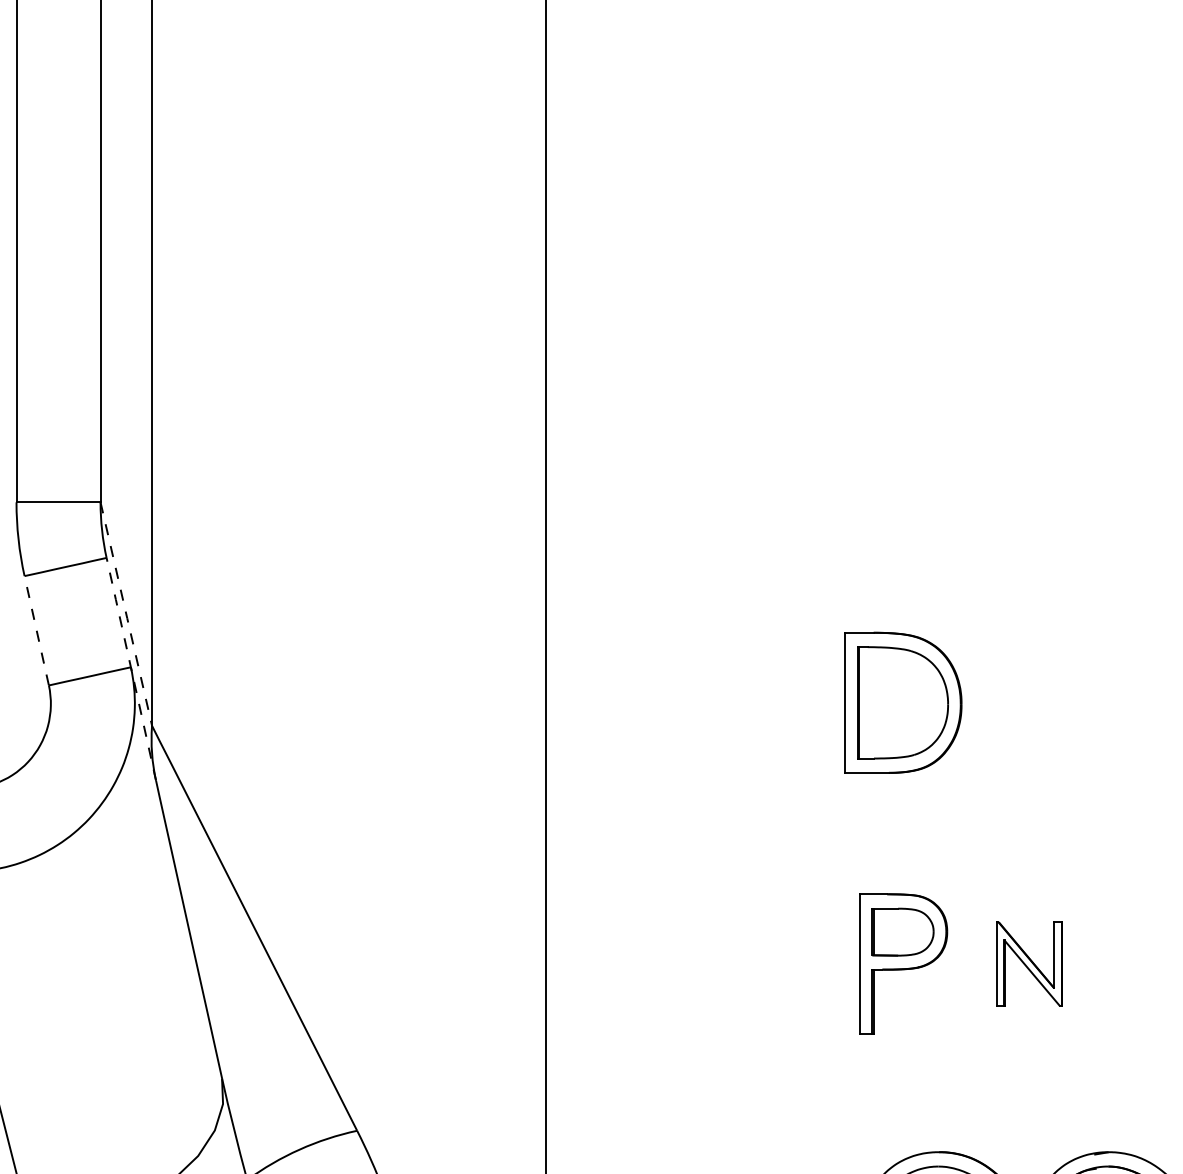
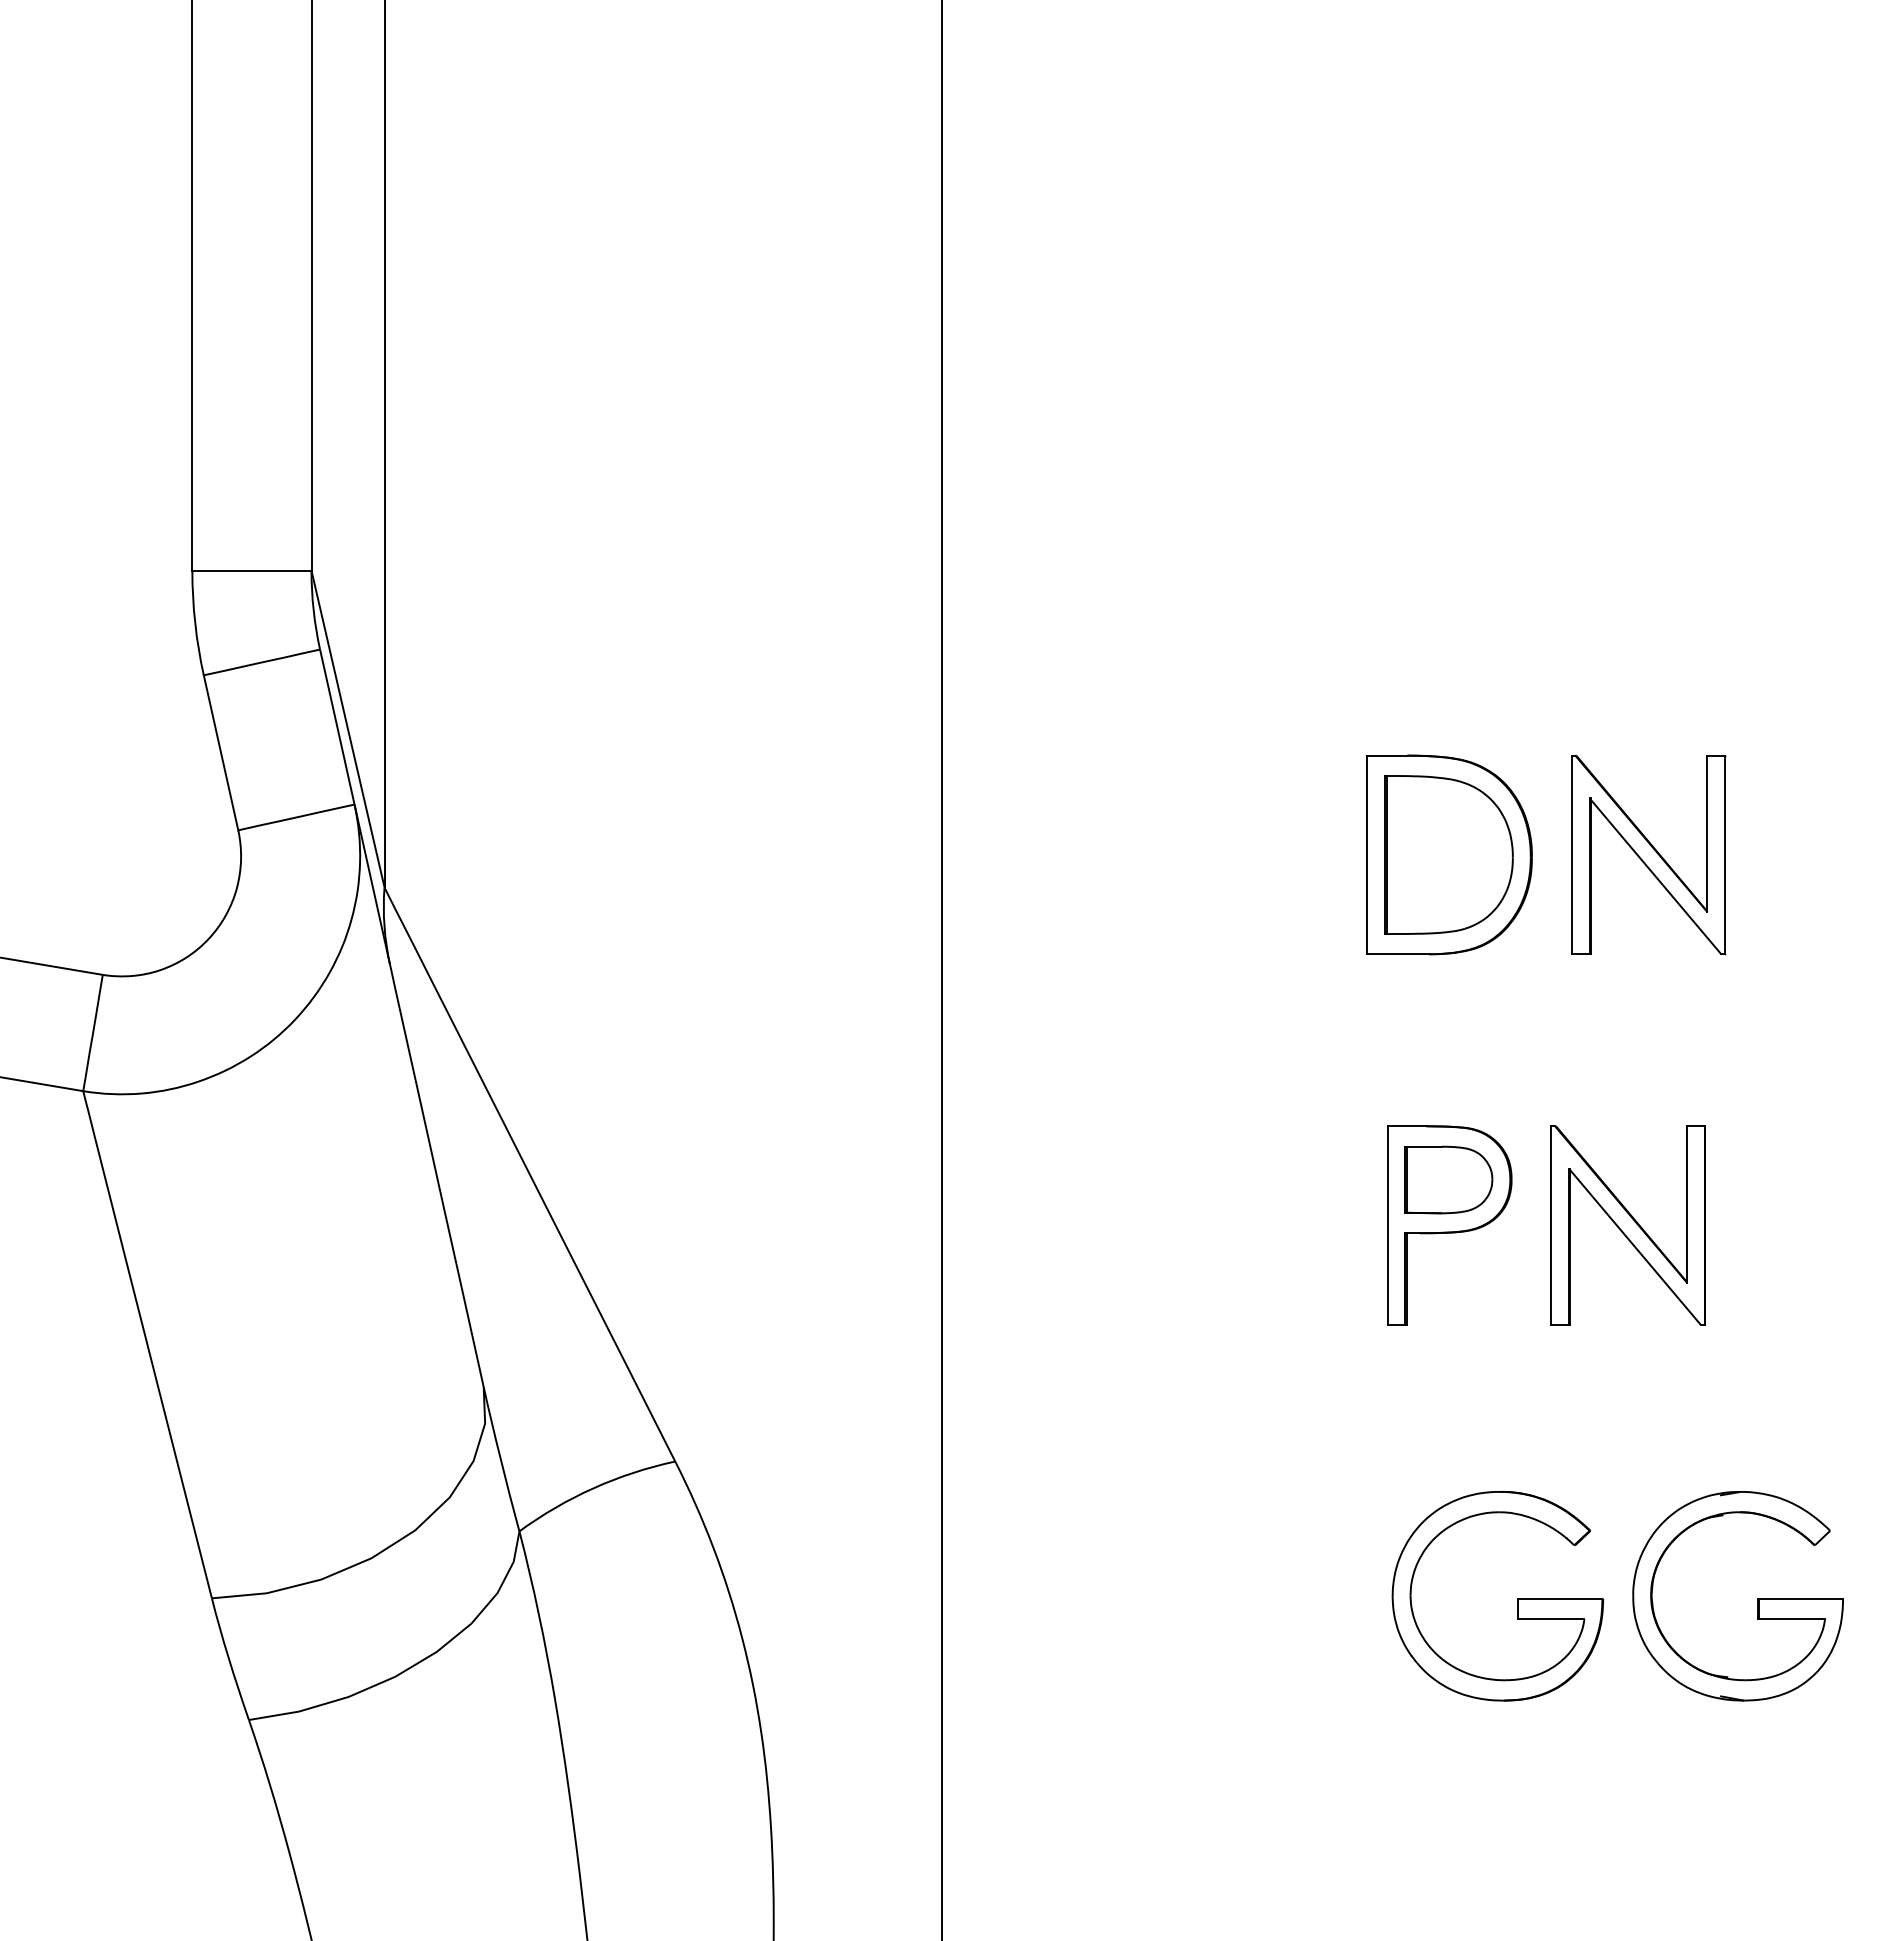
line: (125, 614) -> (347, 729), dashed -> solid
line: (36, 630) -> (220, 752), dashed -> solid
line: (131, 669) -> (355, 807), dashed -> solid
part: (1043, 702) -> (1648, 854), added
part: (1028, 964) -> (1627, 1225), size x1.67

